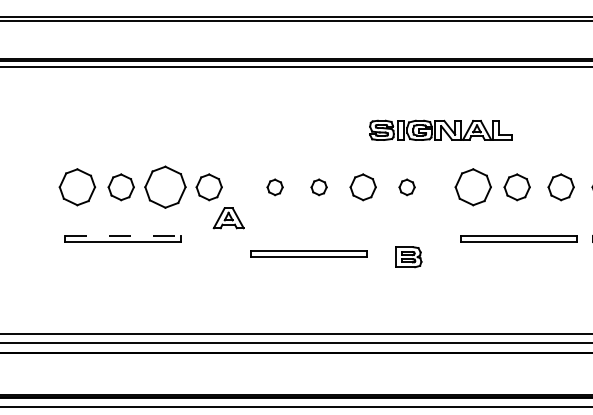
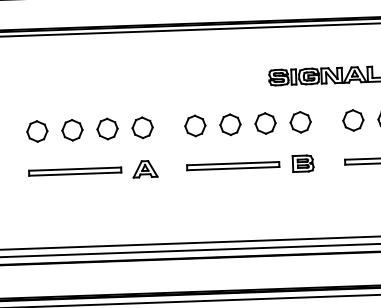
part: (76, 187) -> (36, 131), size x0.71
part: (164, 187) -> (106, 129), size x0.62
part: (274, 187) -> (194, 126), size x1.67
part: (318, 187) -> (229, 124), size x1.67
part: (406, 187) -> (300, 122), size x1.67
part: (472, 187) -> (352, 120), size x0.71
part: (228, 218) -> (145, 169), moved
line: (122, 236) -> (74, 169), dashed -> solid
part: (308, 253) -> (232, 165), moved
part: (408, 257) -> (303, 163), moved

